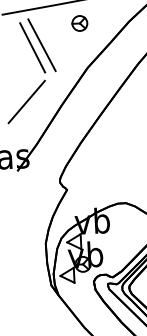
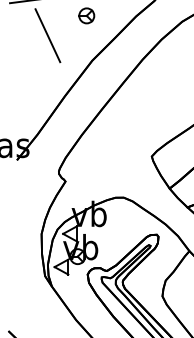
line: (31, 47) -> (37, 37), removed
line: (26, 101) -> (29, 91), removed

